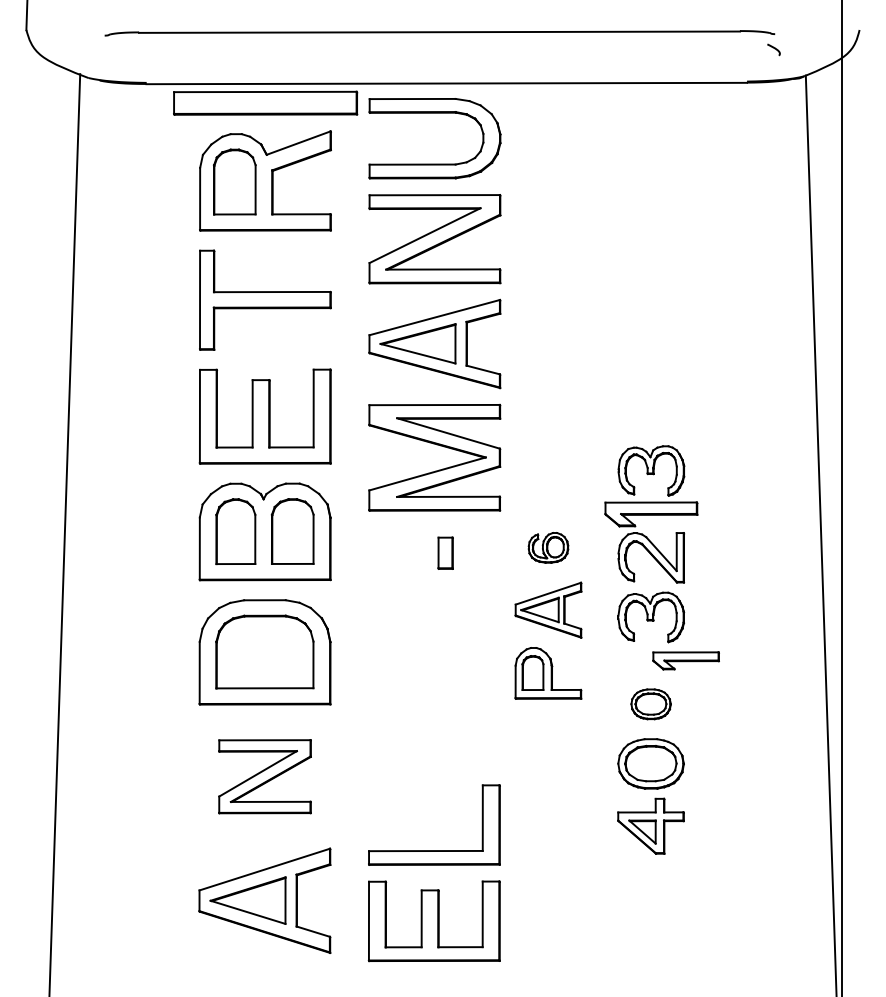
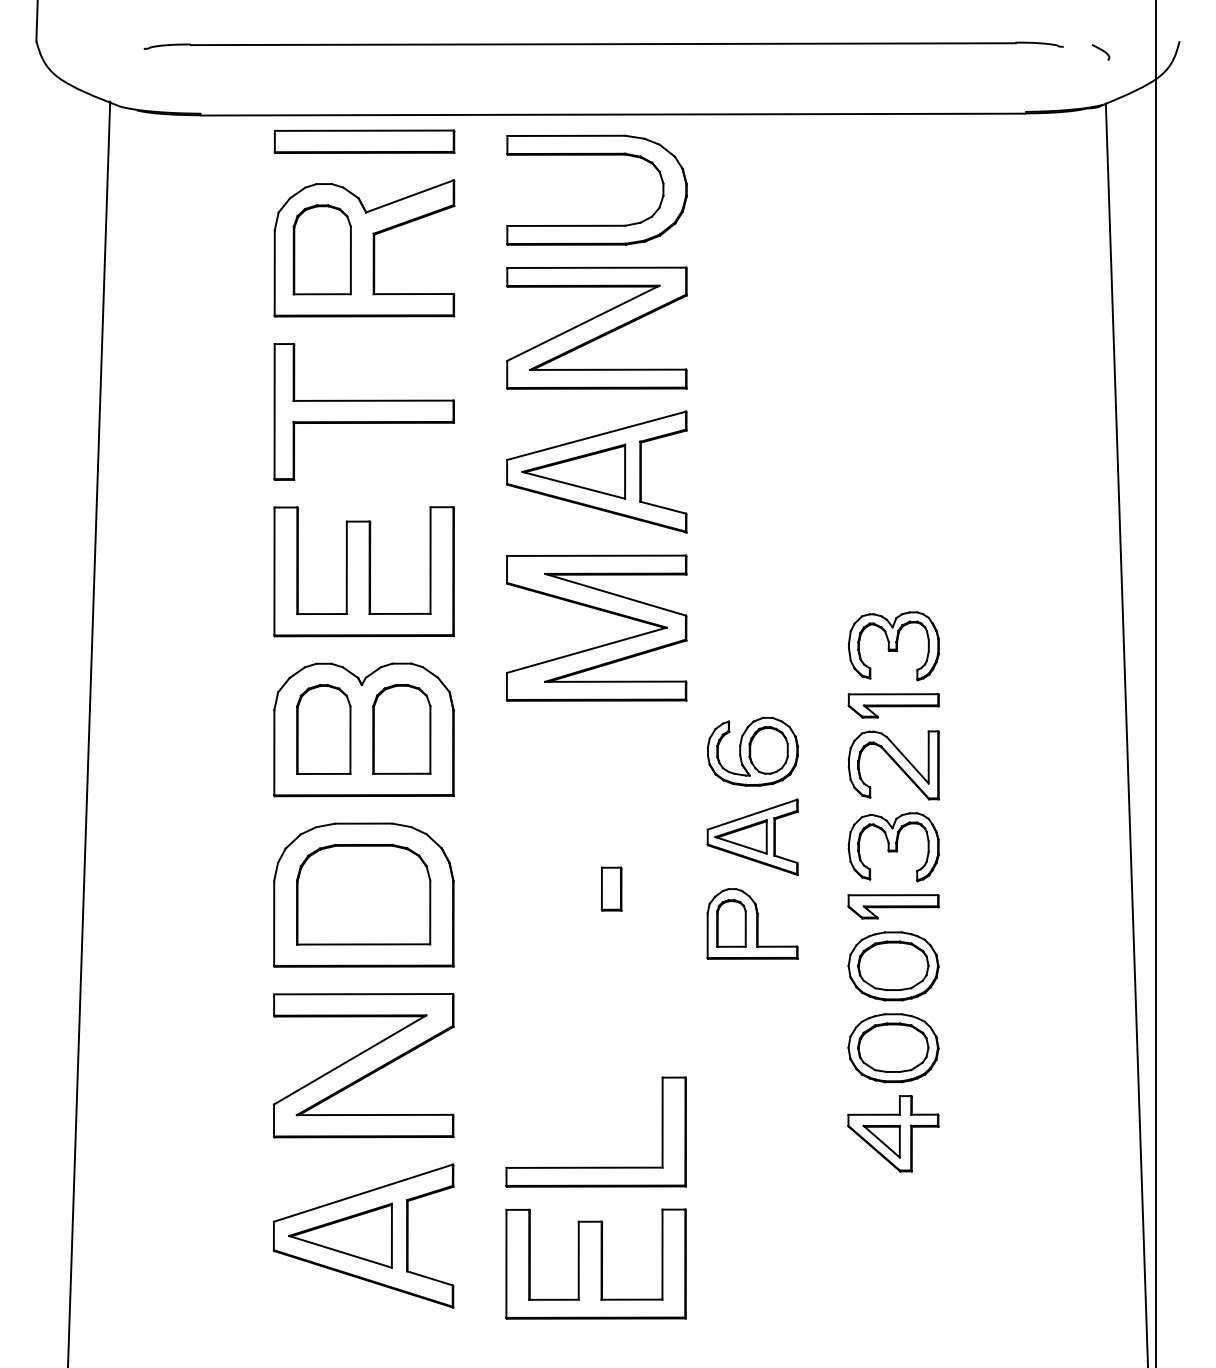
curve: (773, 48) -> (1100, 50), moved
part: (265, 103) -> (364, 141), size x0.71
part: (651, 514) -> (893, 705), size x0.71
part: (548, 547) -> (752, 751), size x1.67
part: (445, 552) -> (611, 888), moved
part: (686, 660) -> (893, 906), moved
part: (651, 704) -> (893, 966), size x1.67
part: (264, 776) -> (363, 1065), size x1.43

